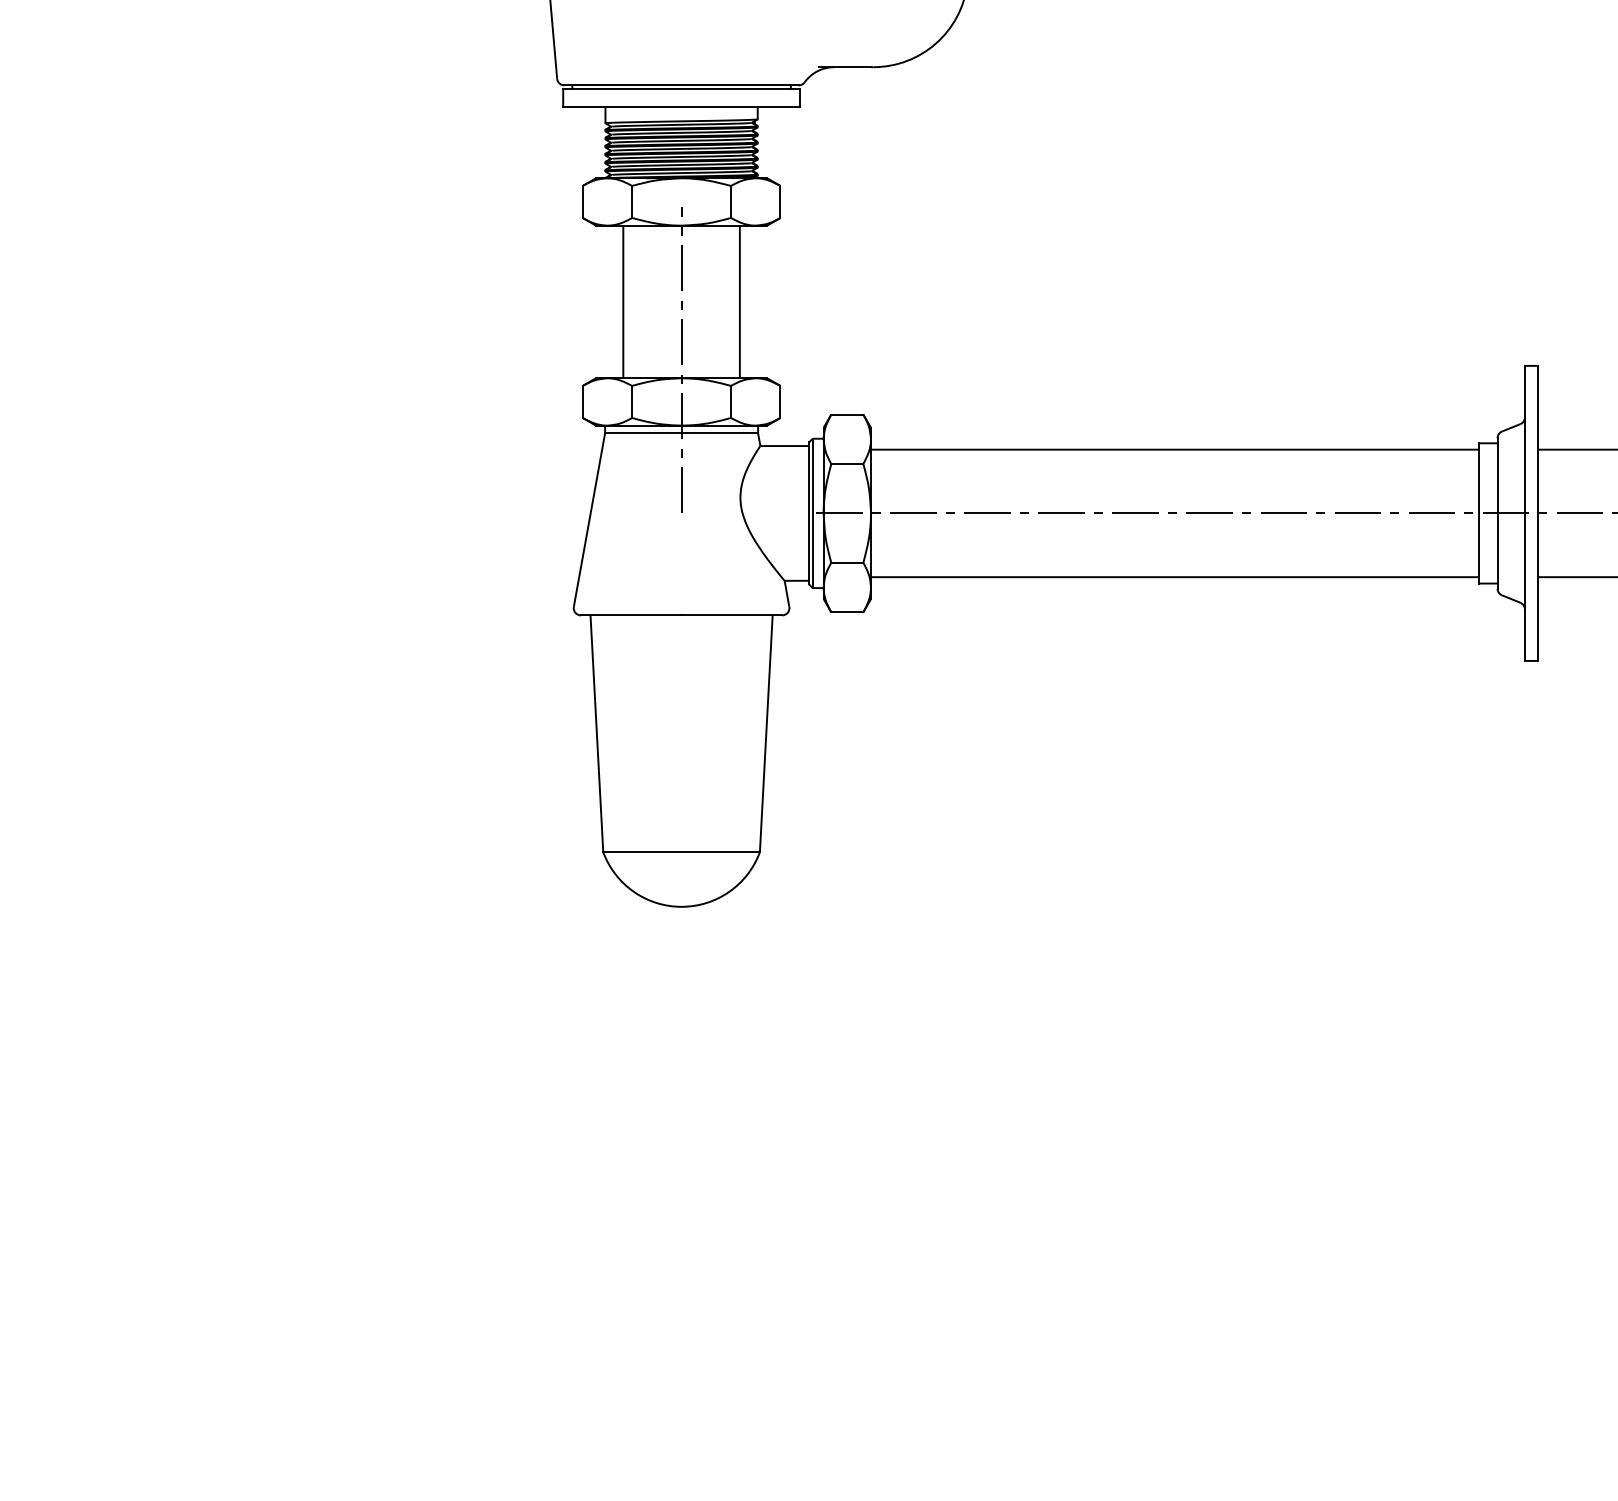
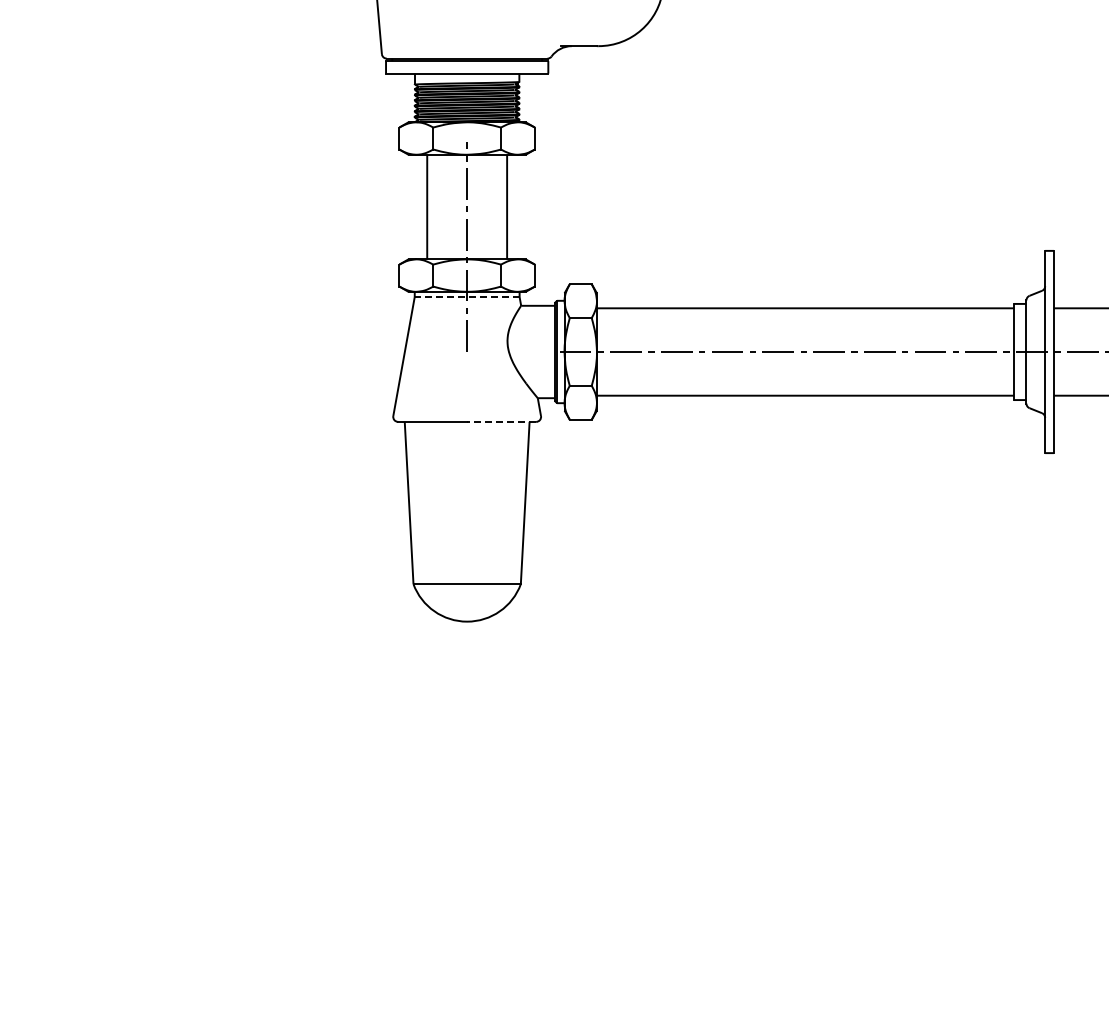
line: (680, 433) -> (466, 297), solid -> dashed
line: (731, 614) -> (501, 421), solid -> dashed

